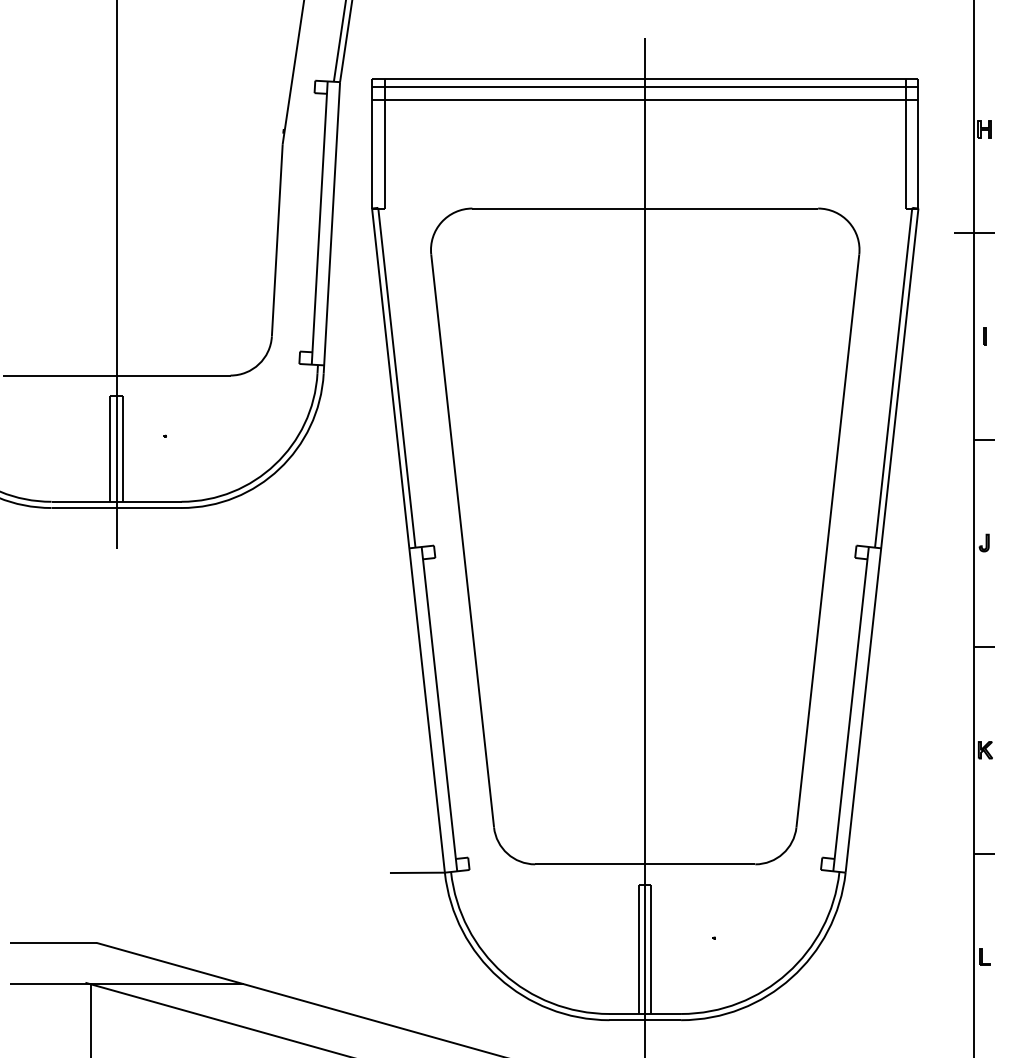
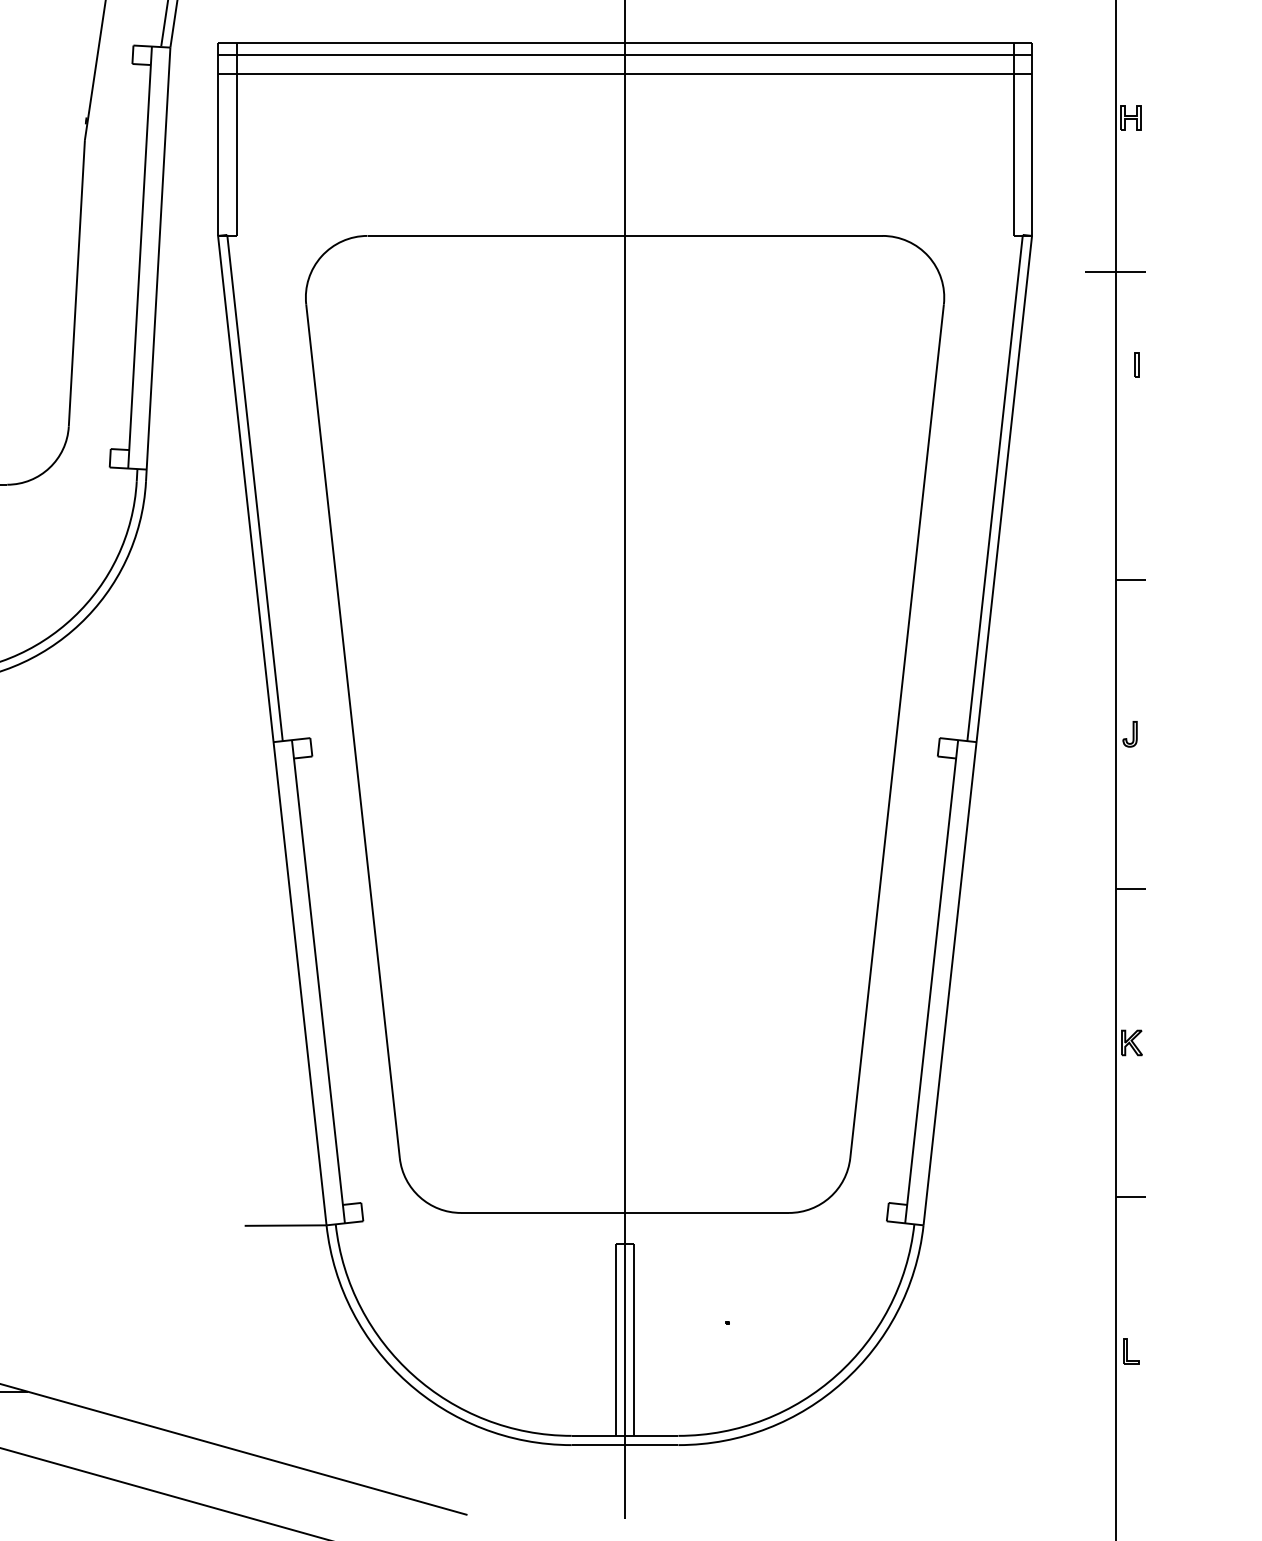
line: (984, 336) -> (1136, 365), moved

